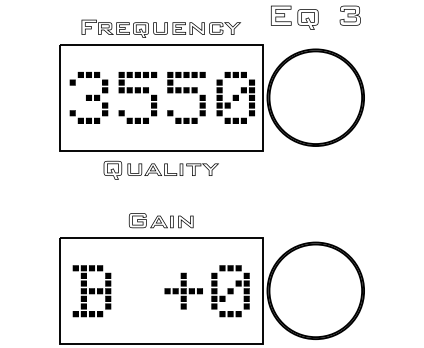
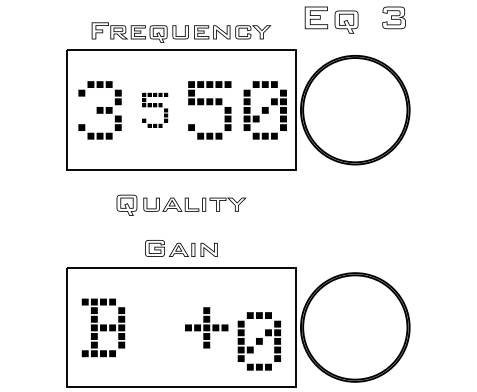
part: (137, 97) -> (154, 109), size x0.6
part: (160, 169) -> (180, 204), moved
part: (230, 291) -> (259, 341), moved

